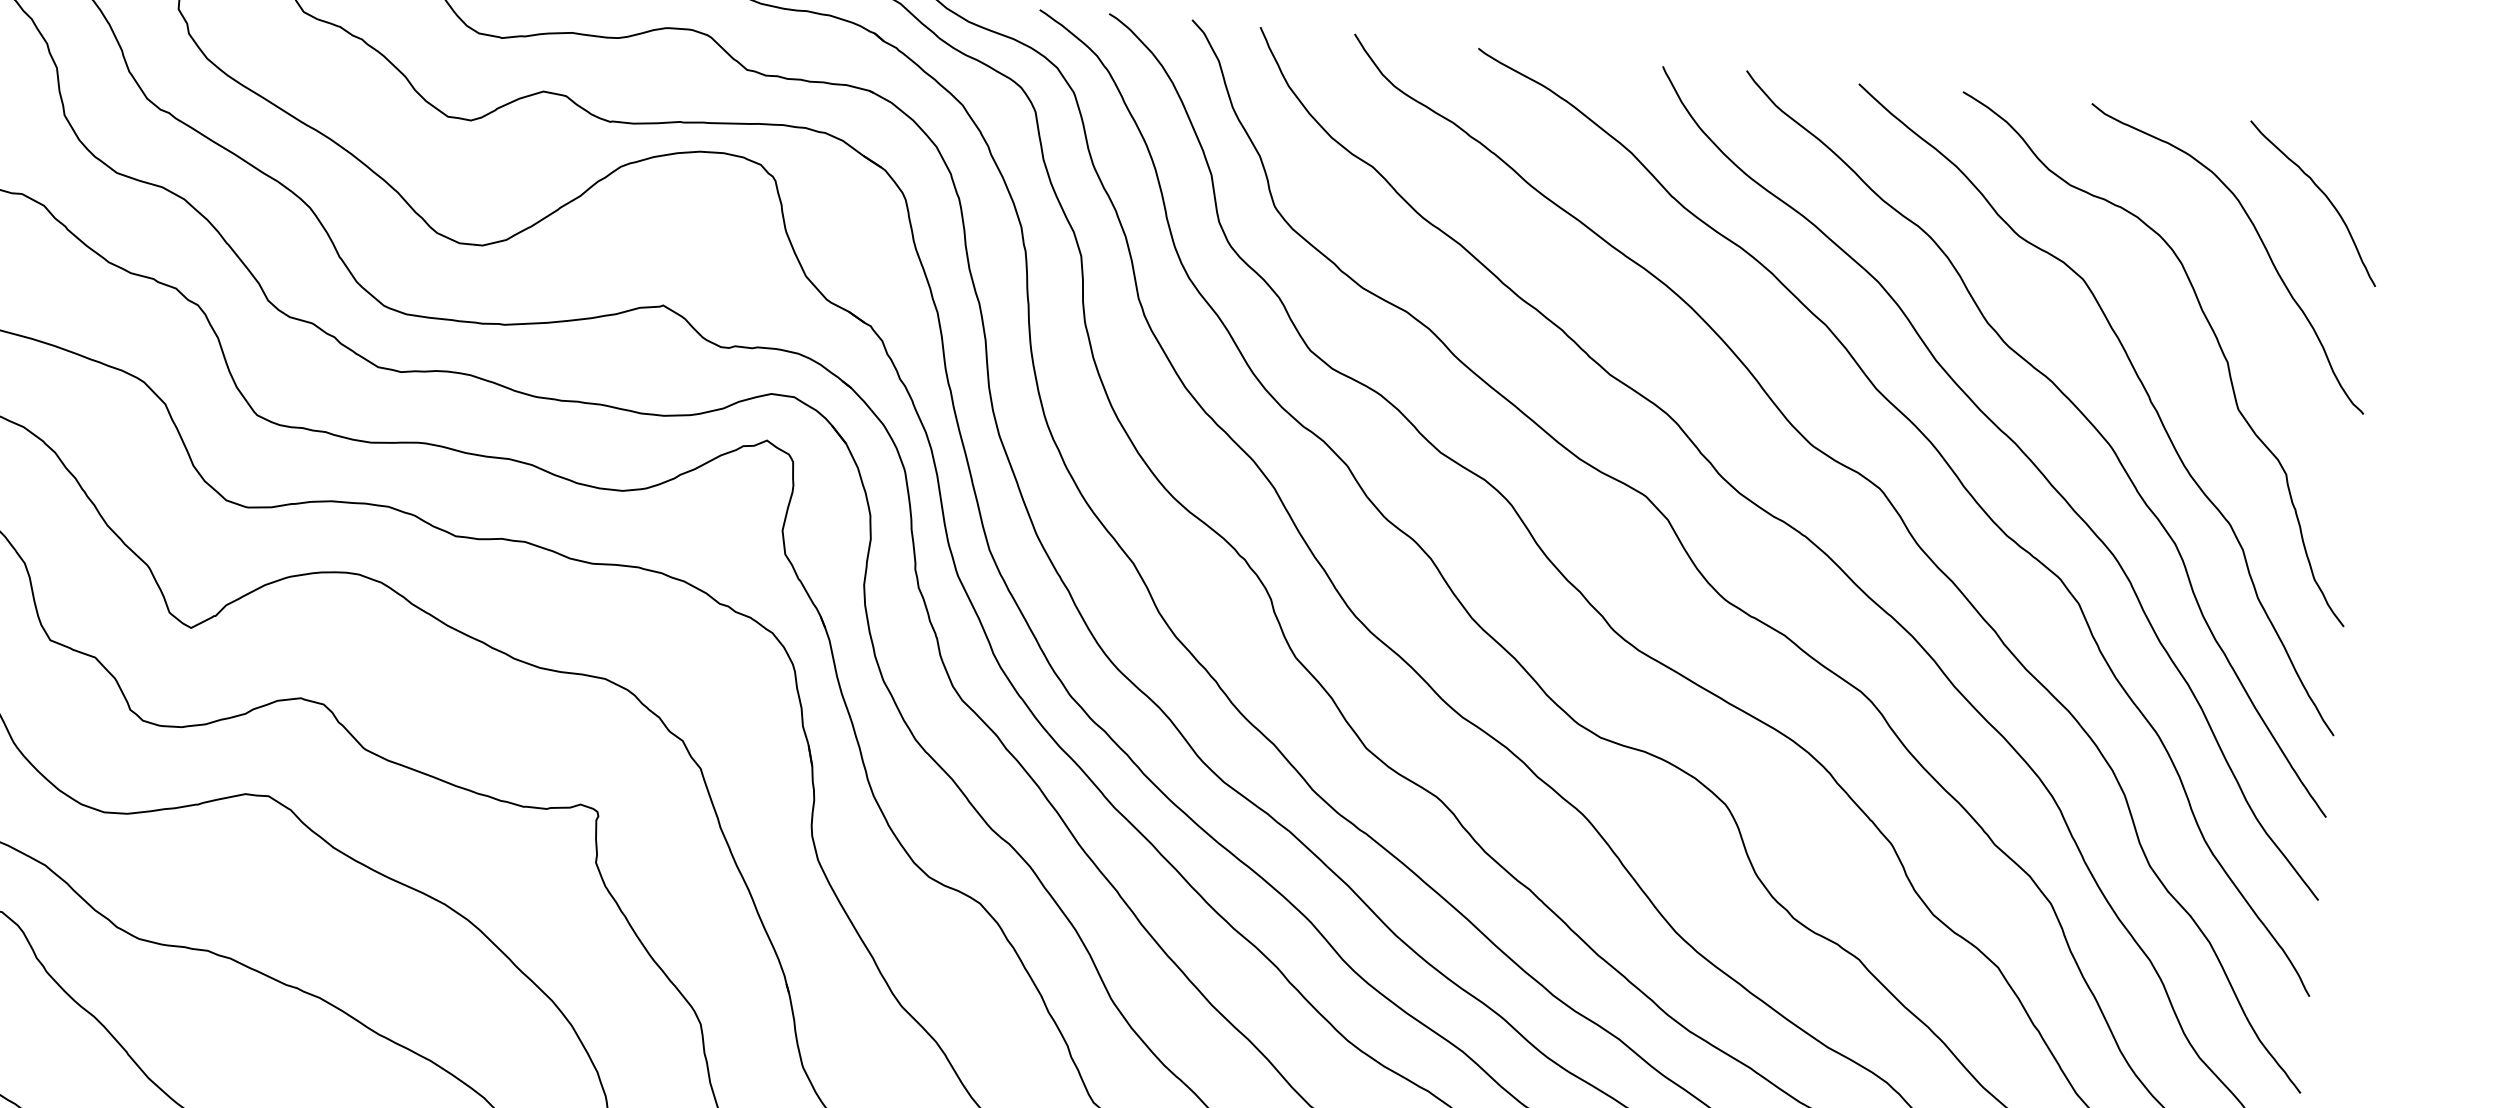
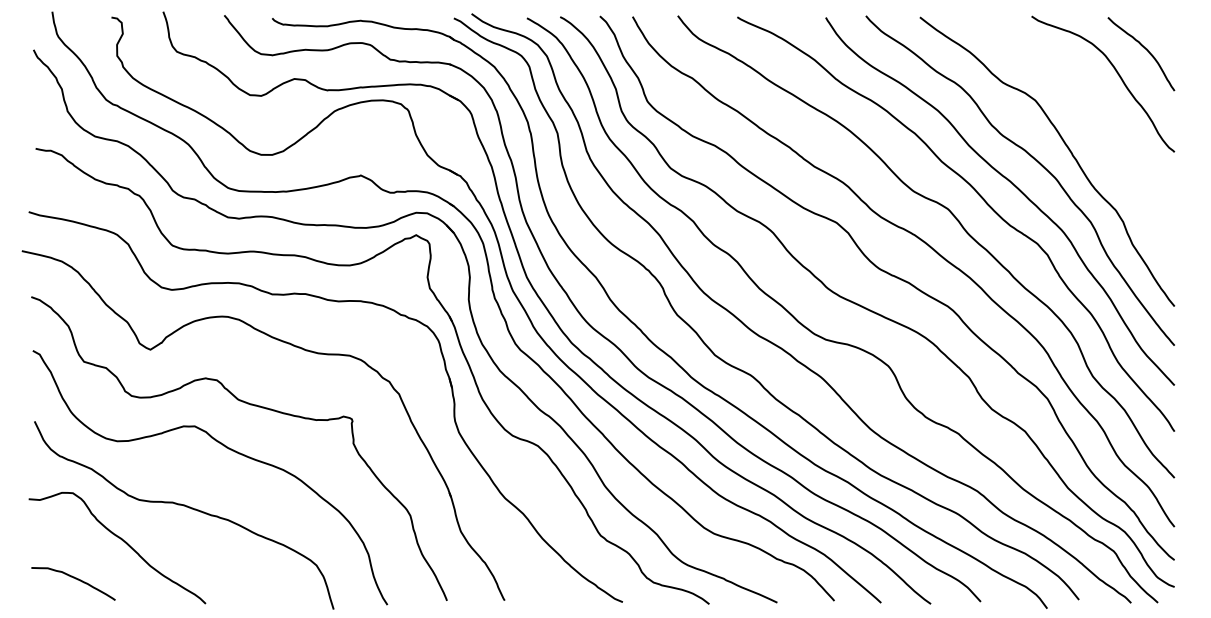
curve: (2209, 329) -> (1097, 118), removed

